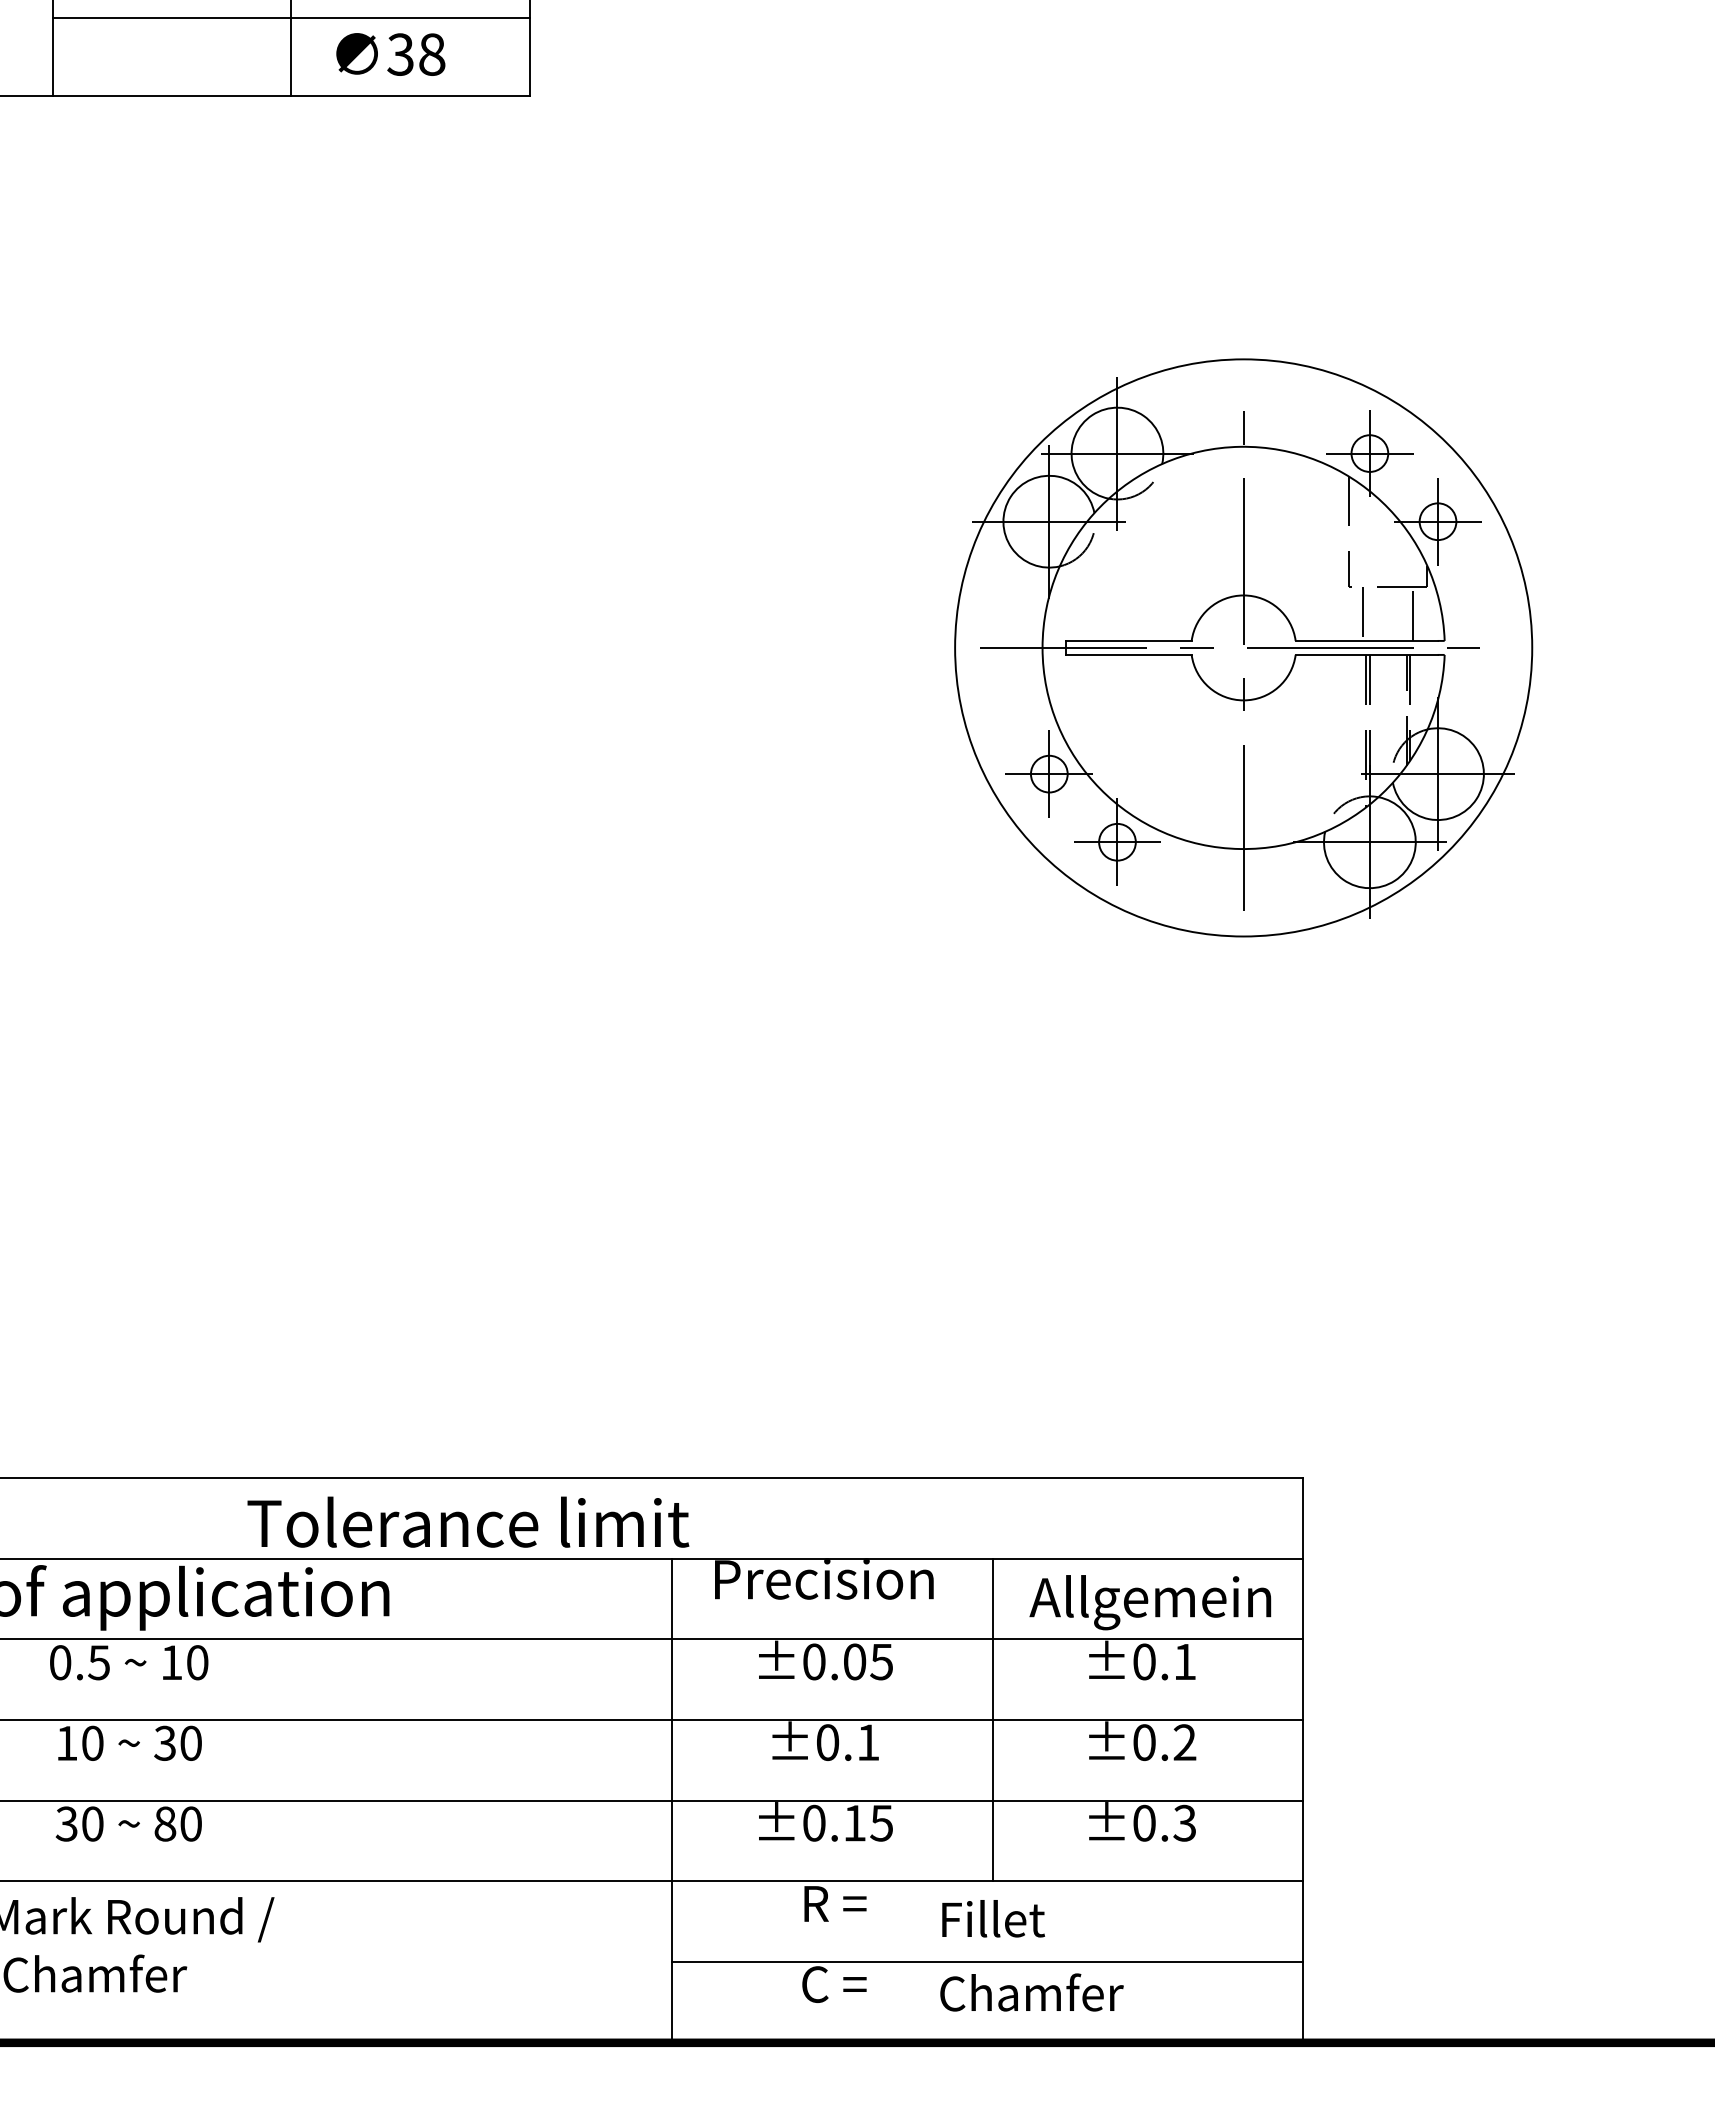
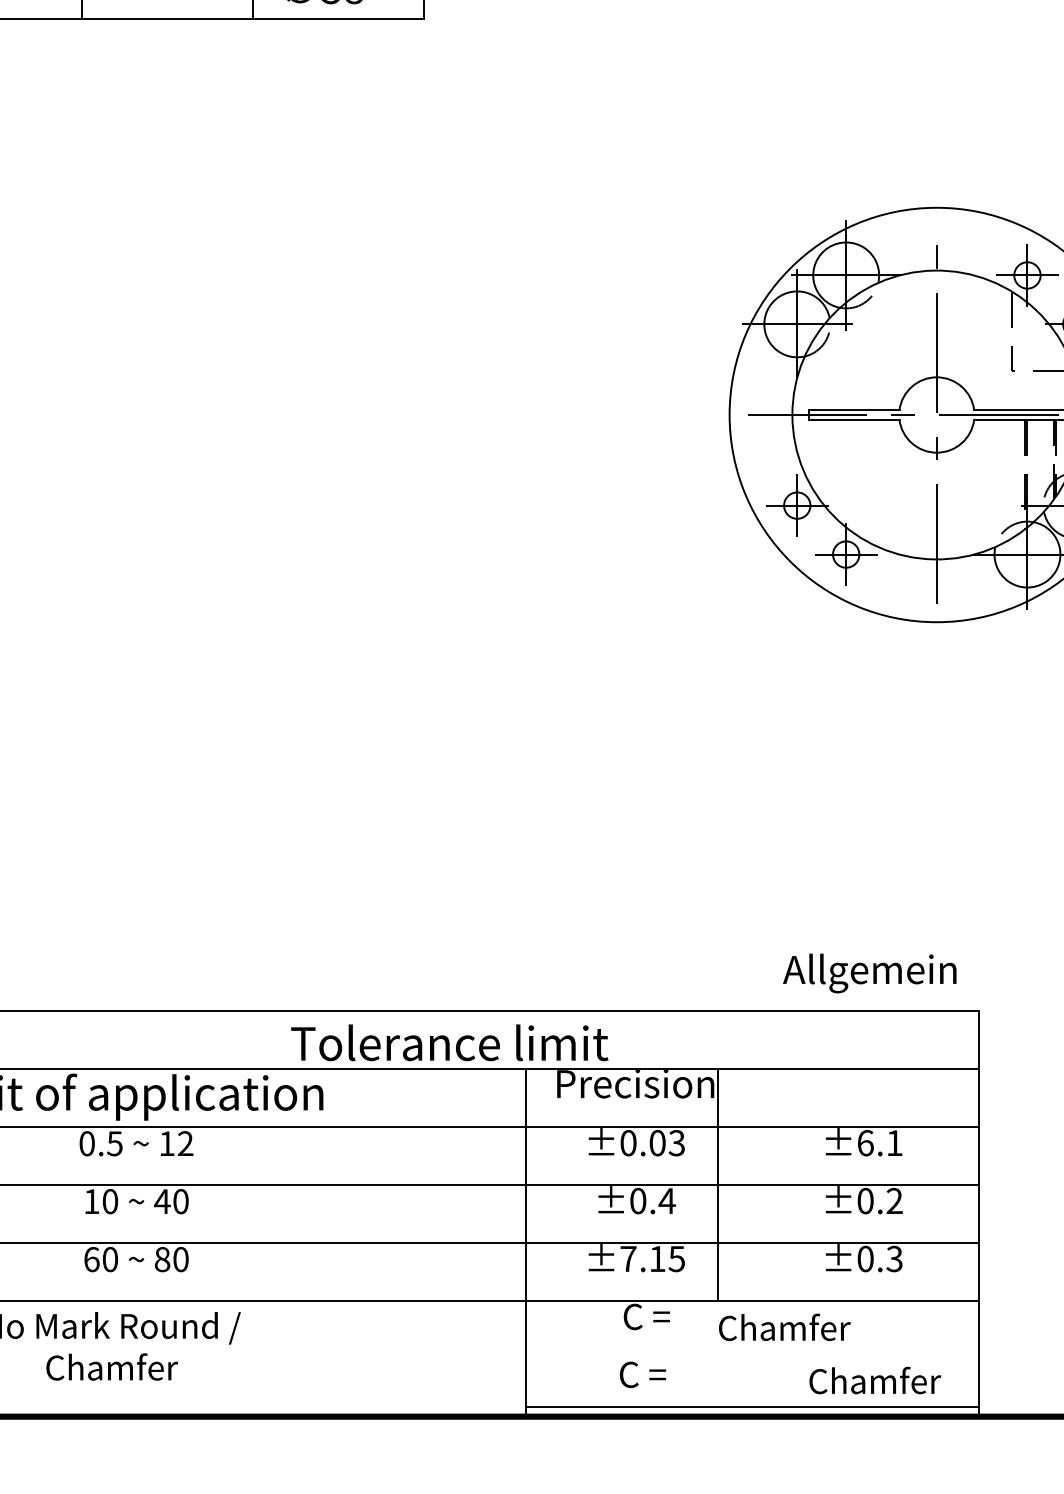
line: (1363, 613) -> (1022, 390), removed
line: (1412, 613) -> (1058, 390), removed
text: (468, 1521) -> (449, 1042), moved
text: (1150, 1602) -> (869, 973), moved
text: (881, 1661) -> (676, 1142), ±0.05 -> ±0.03
text: (1144, 1661) -> (865, 1142), ±0.1 -> ±6.1
text: (197, 1662) -> (185, 1143), 10 -> 12
line: (992, 1719) -> (718, 1184), moved
text: (164, 1742) -> (161, 1201), 30 -> 40
text: (868, 1742) -> (667, 1201), ±0.1 -> ±0.4
text: (814, 1822) -> (628, 1258), ±0.15 -> ±7.15
text: (66, 1823) -> (91, 1259), 30 -> 60
text: (838, 1903) -> (645, 1316), R = -> C =
text: (1031, 1918) -> (784, 1327), Fillet -> Chamfer
line: (987, 1962) -> (752, 1407), moved
text: (1031, 1992) -> (874, 1380), moved

